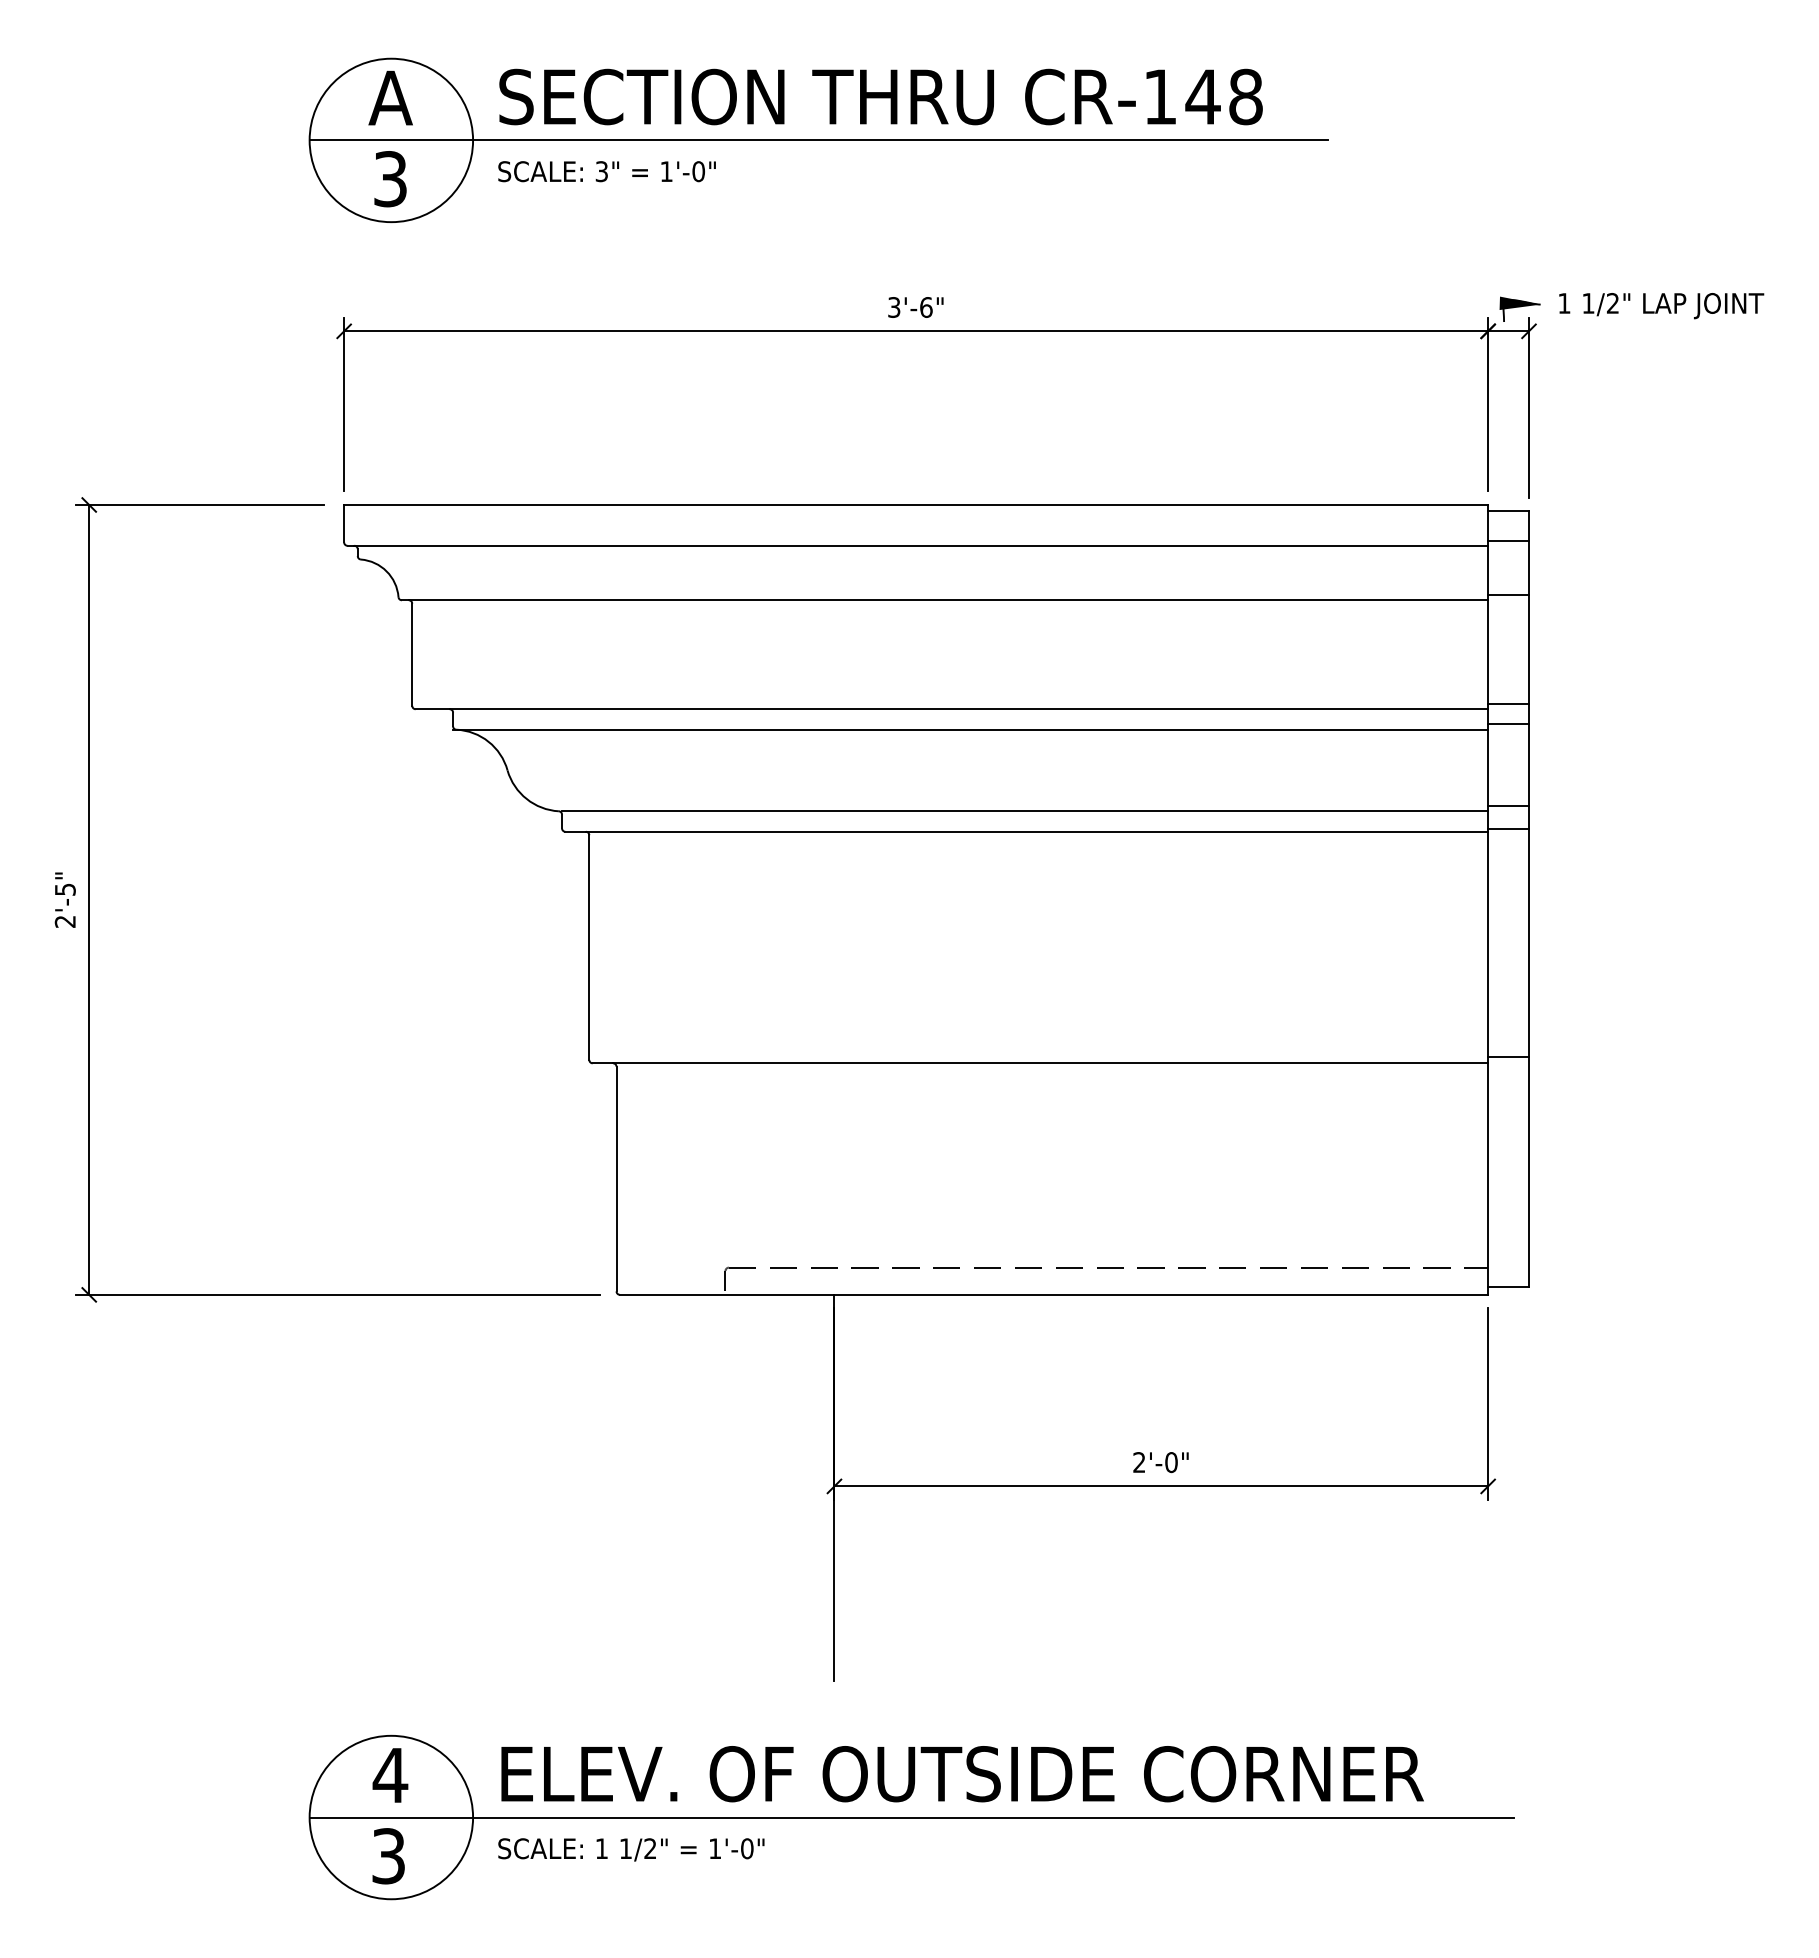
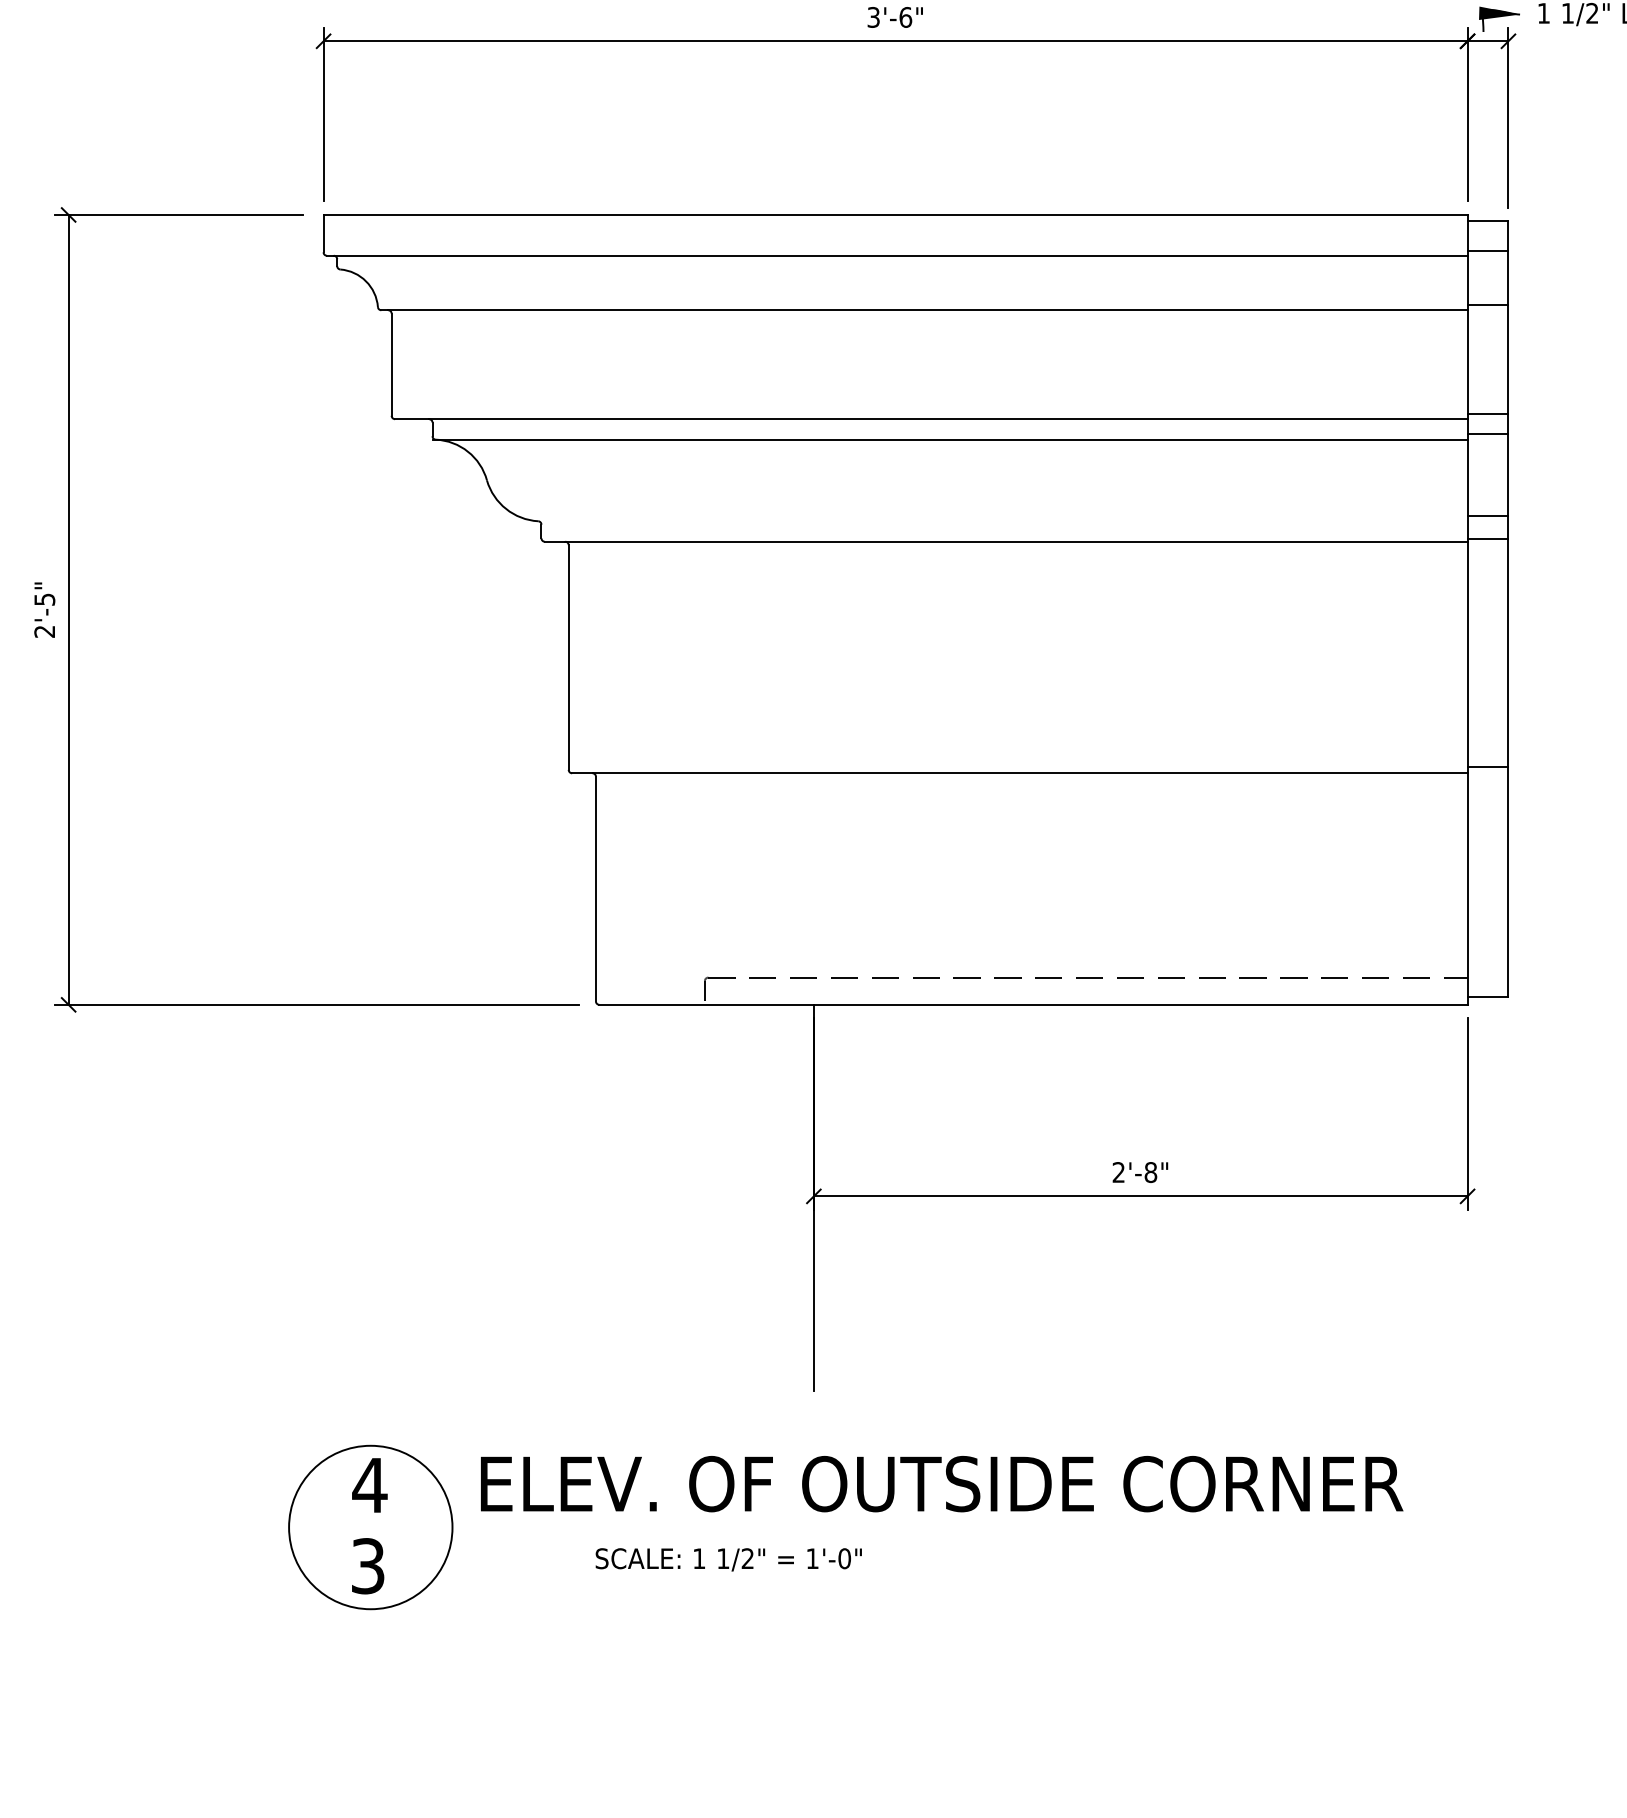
line: (1025, 811) -> (1004, 521), removed
text: (1171, 1462) -> (1150, 1172), 2'-0" -> 2'-8"
line: (911, 1817) -> (890, 1527), removed
text: (631, 1849) -> (728, 1559), moved

